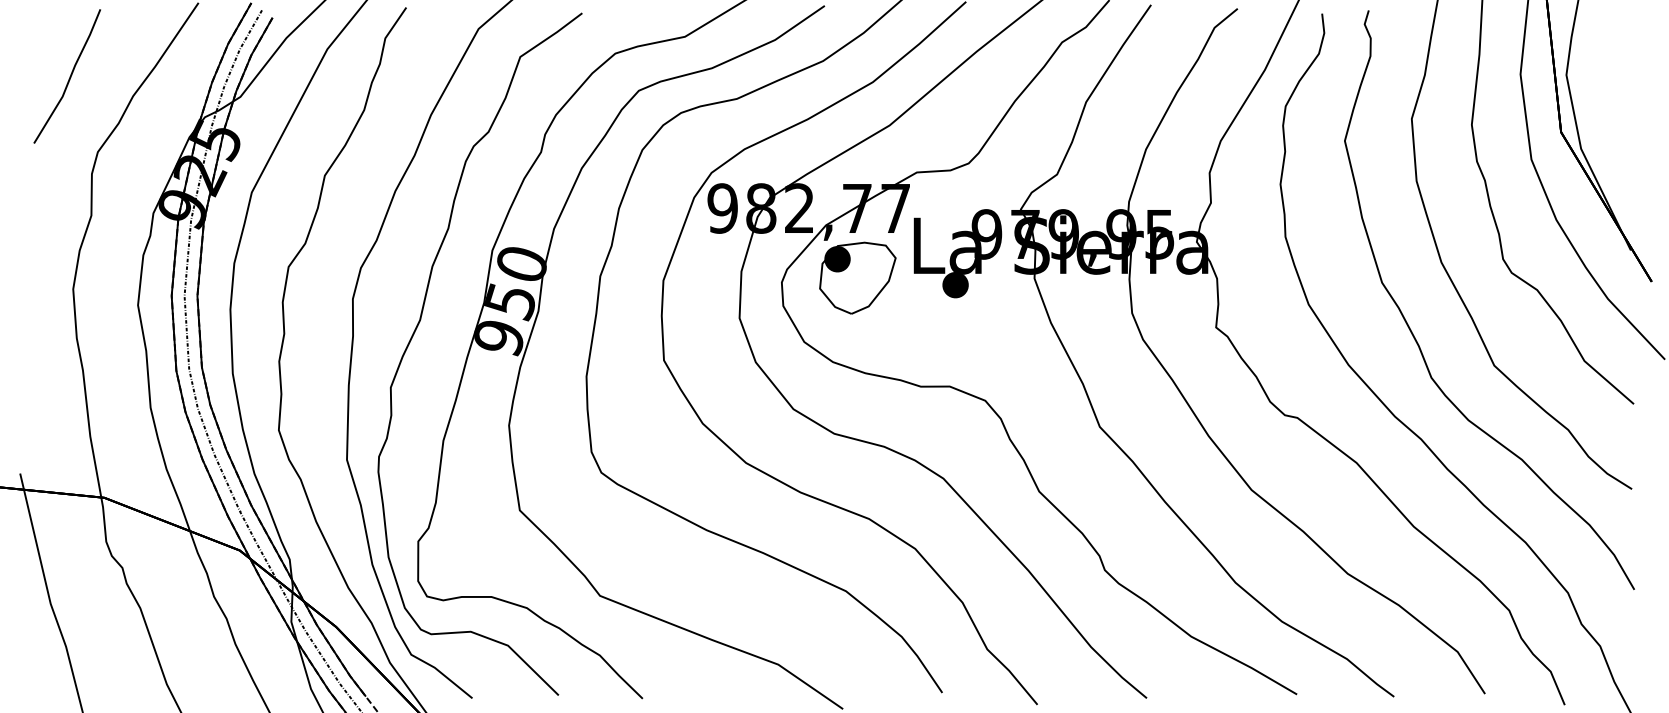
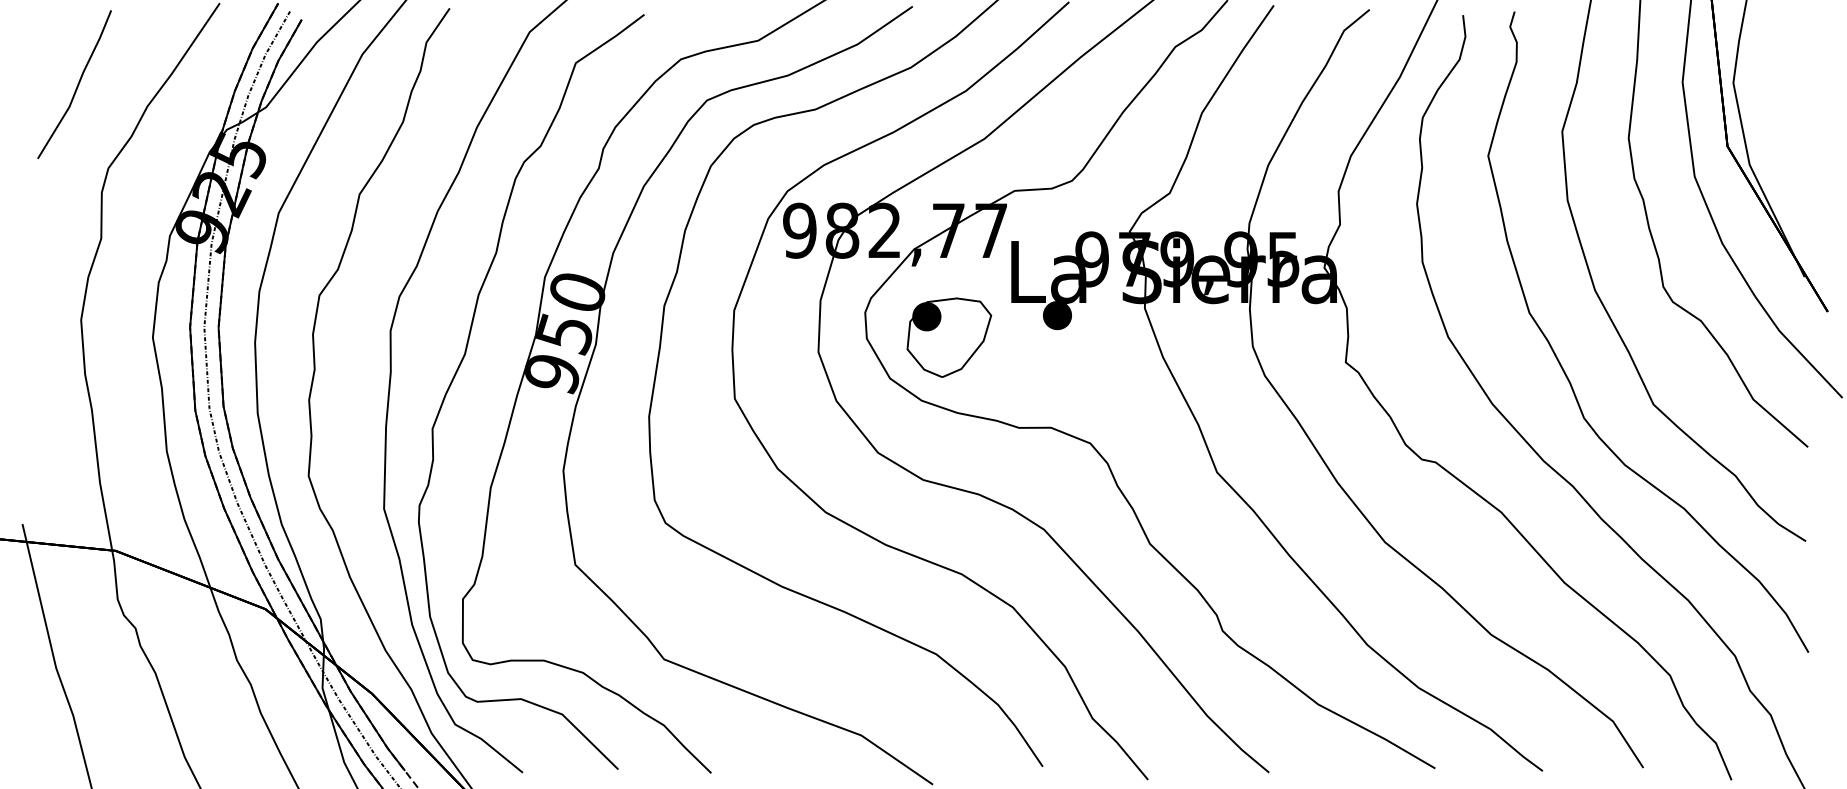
part: (857, 277) -> (948, 336), moved

